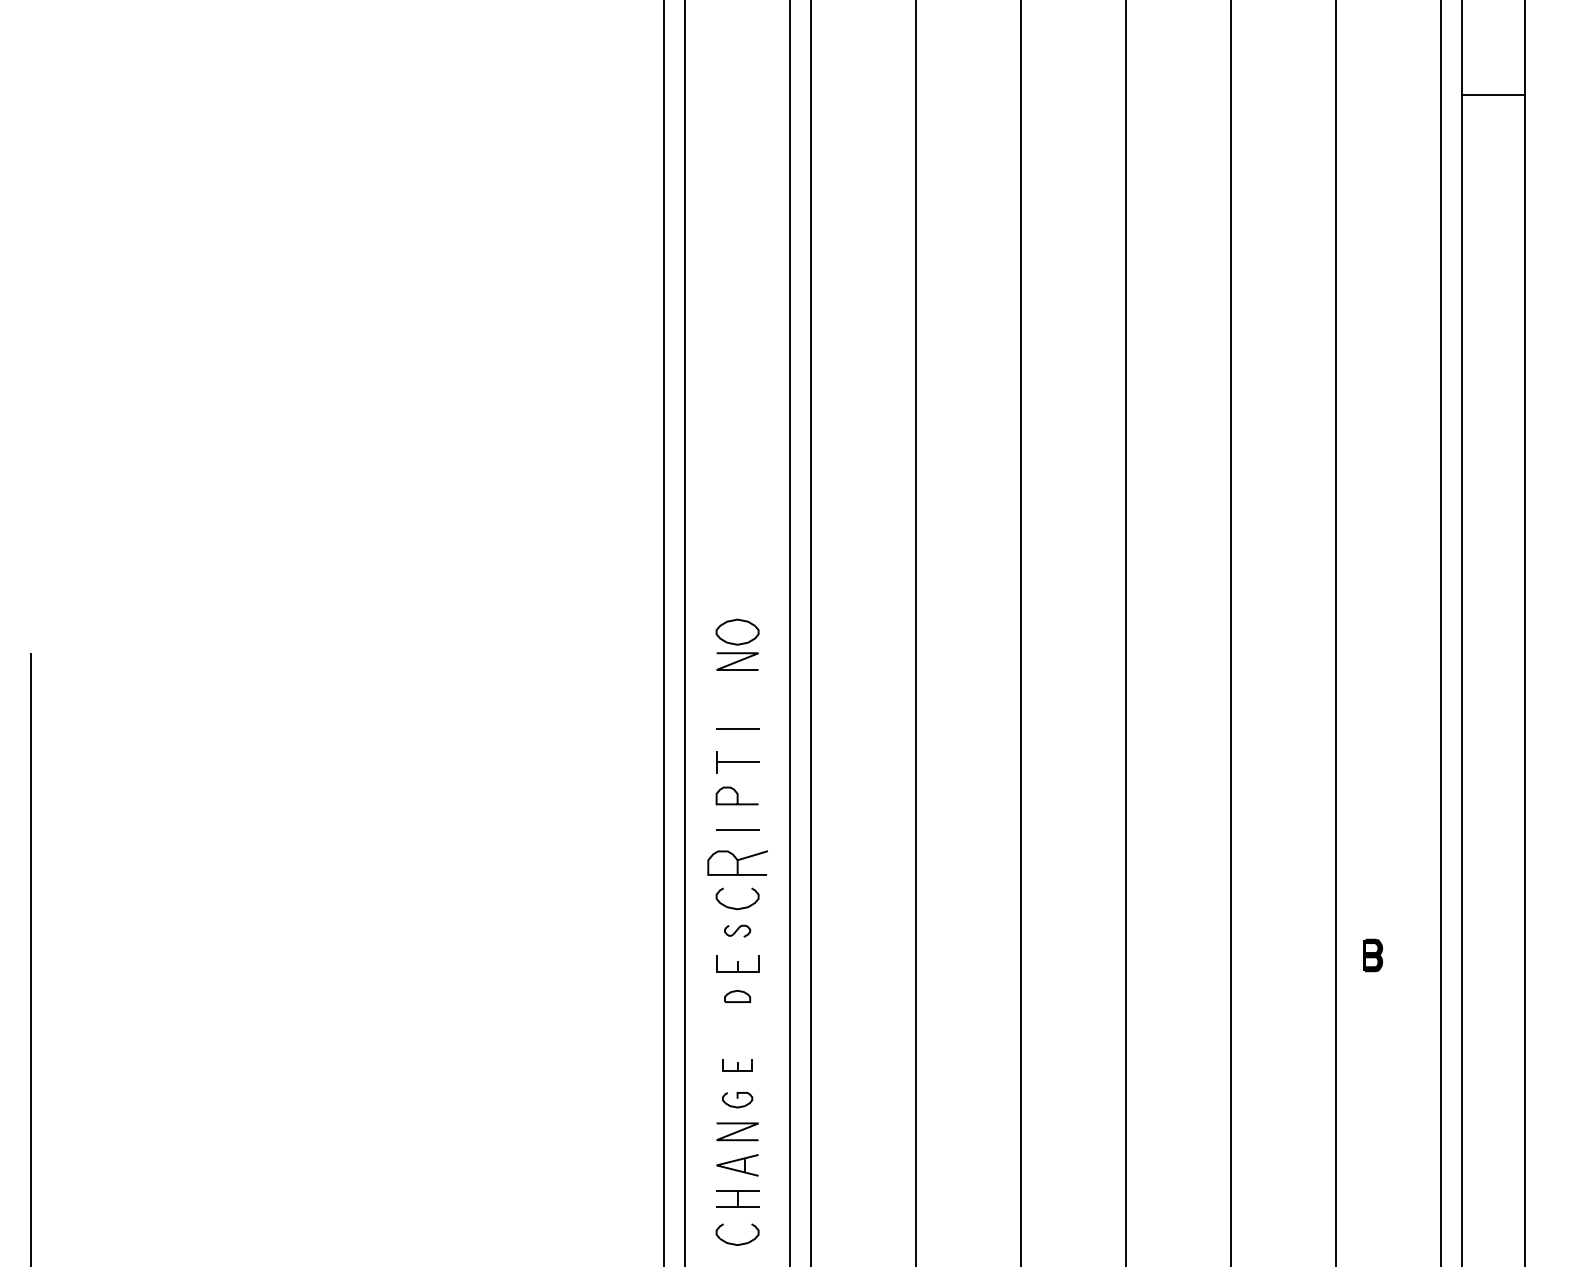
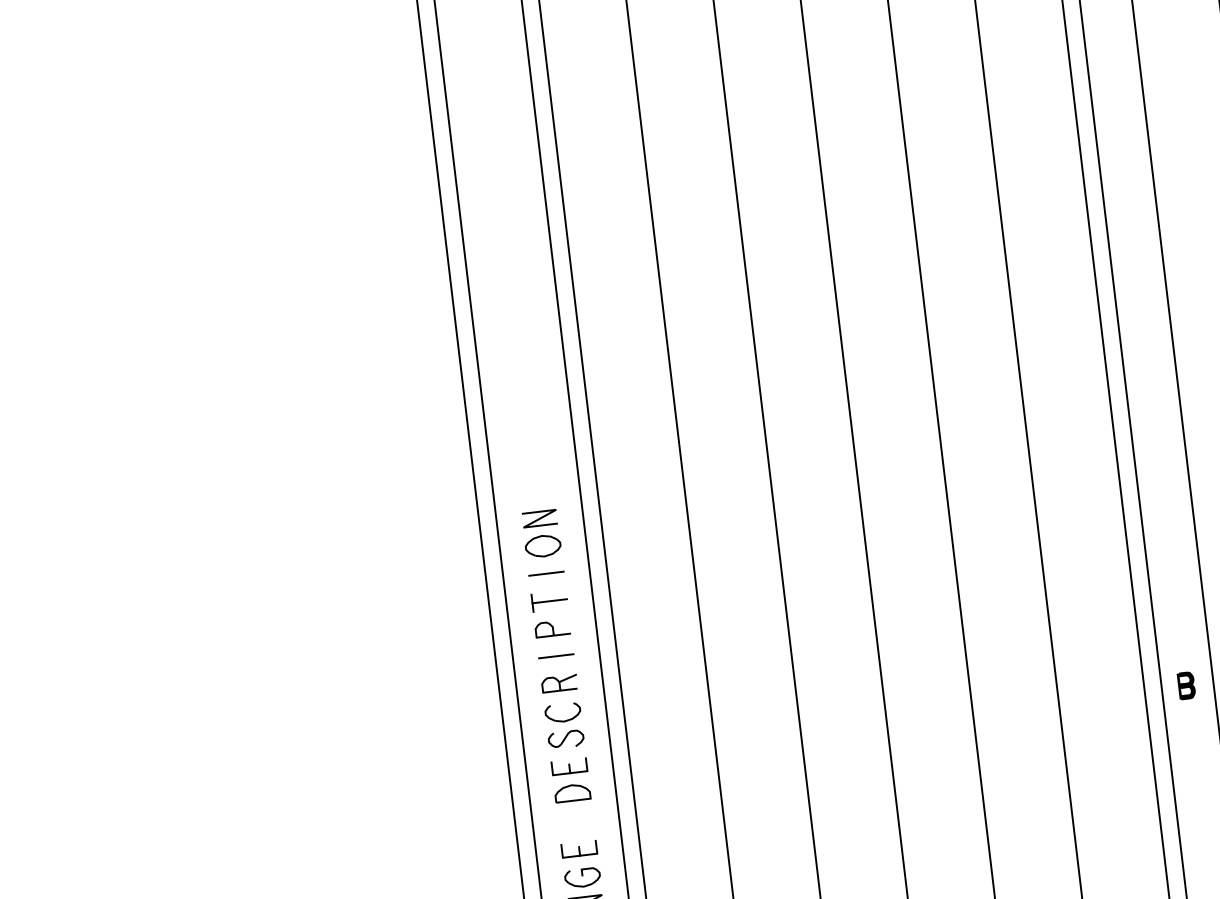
part: (737, 631) -> (543, 545), moved
part: (737, 862) -> (559, 683), size x0.71
part: (737, 931) -> (566, 739), size x1.67
part: (1372, 955) -> (1186, 685), moved
part: (737, 996) -> (572, 793), size x1.67
part: (737, 1064) -> (579, 848), size x1.43
part: (737, 1099) -> (582, 877), size x1.43

